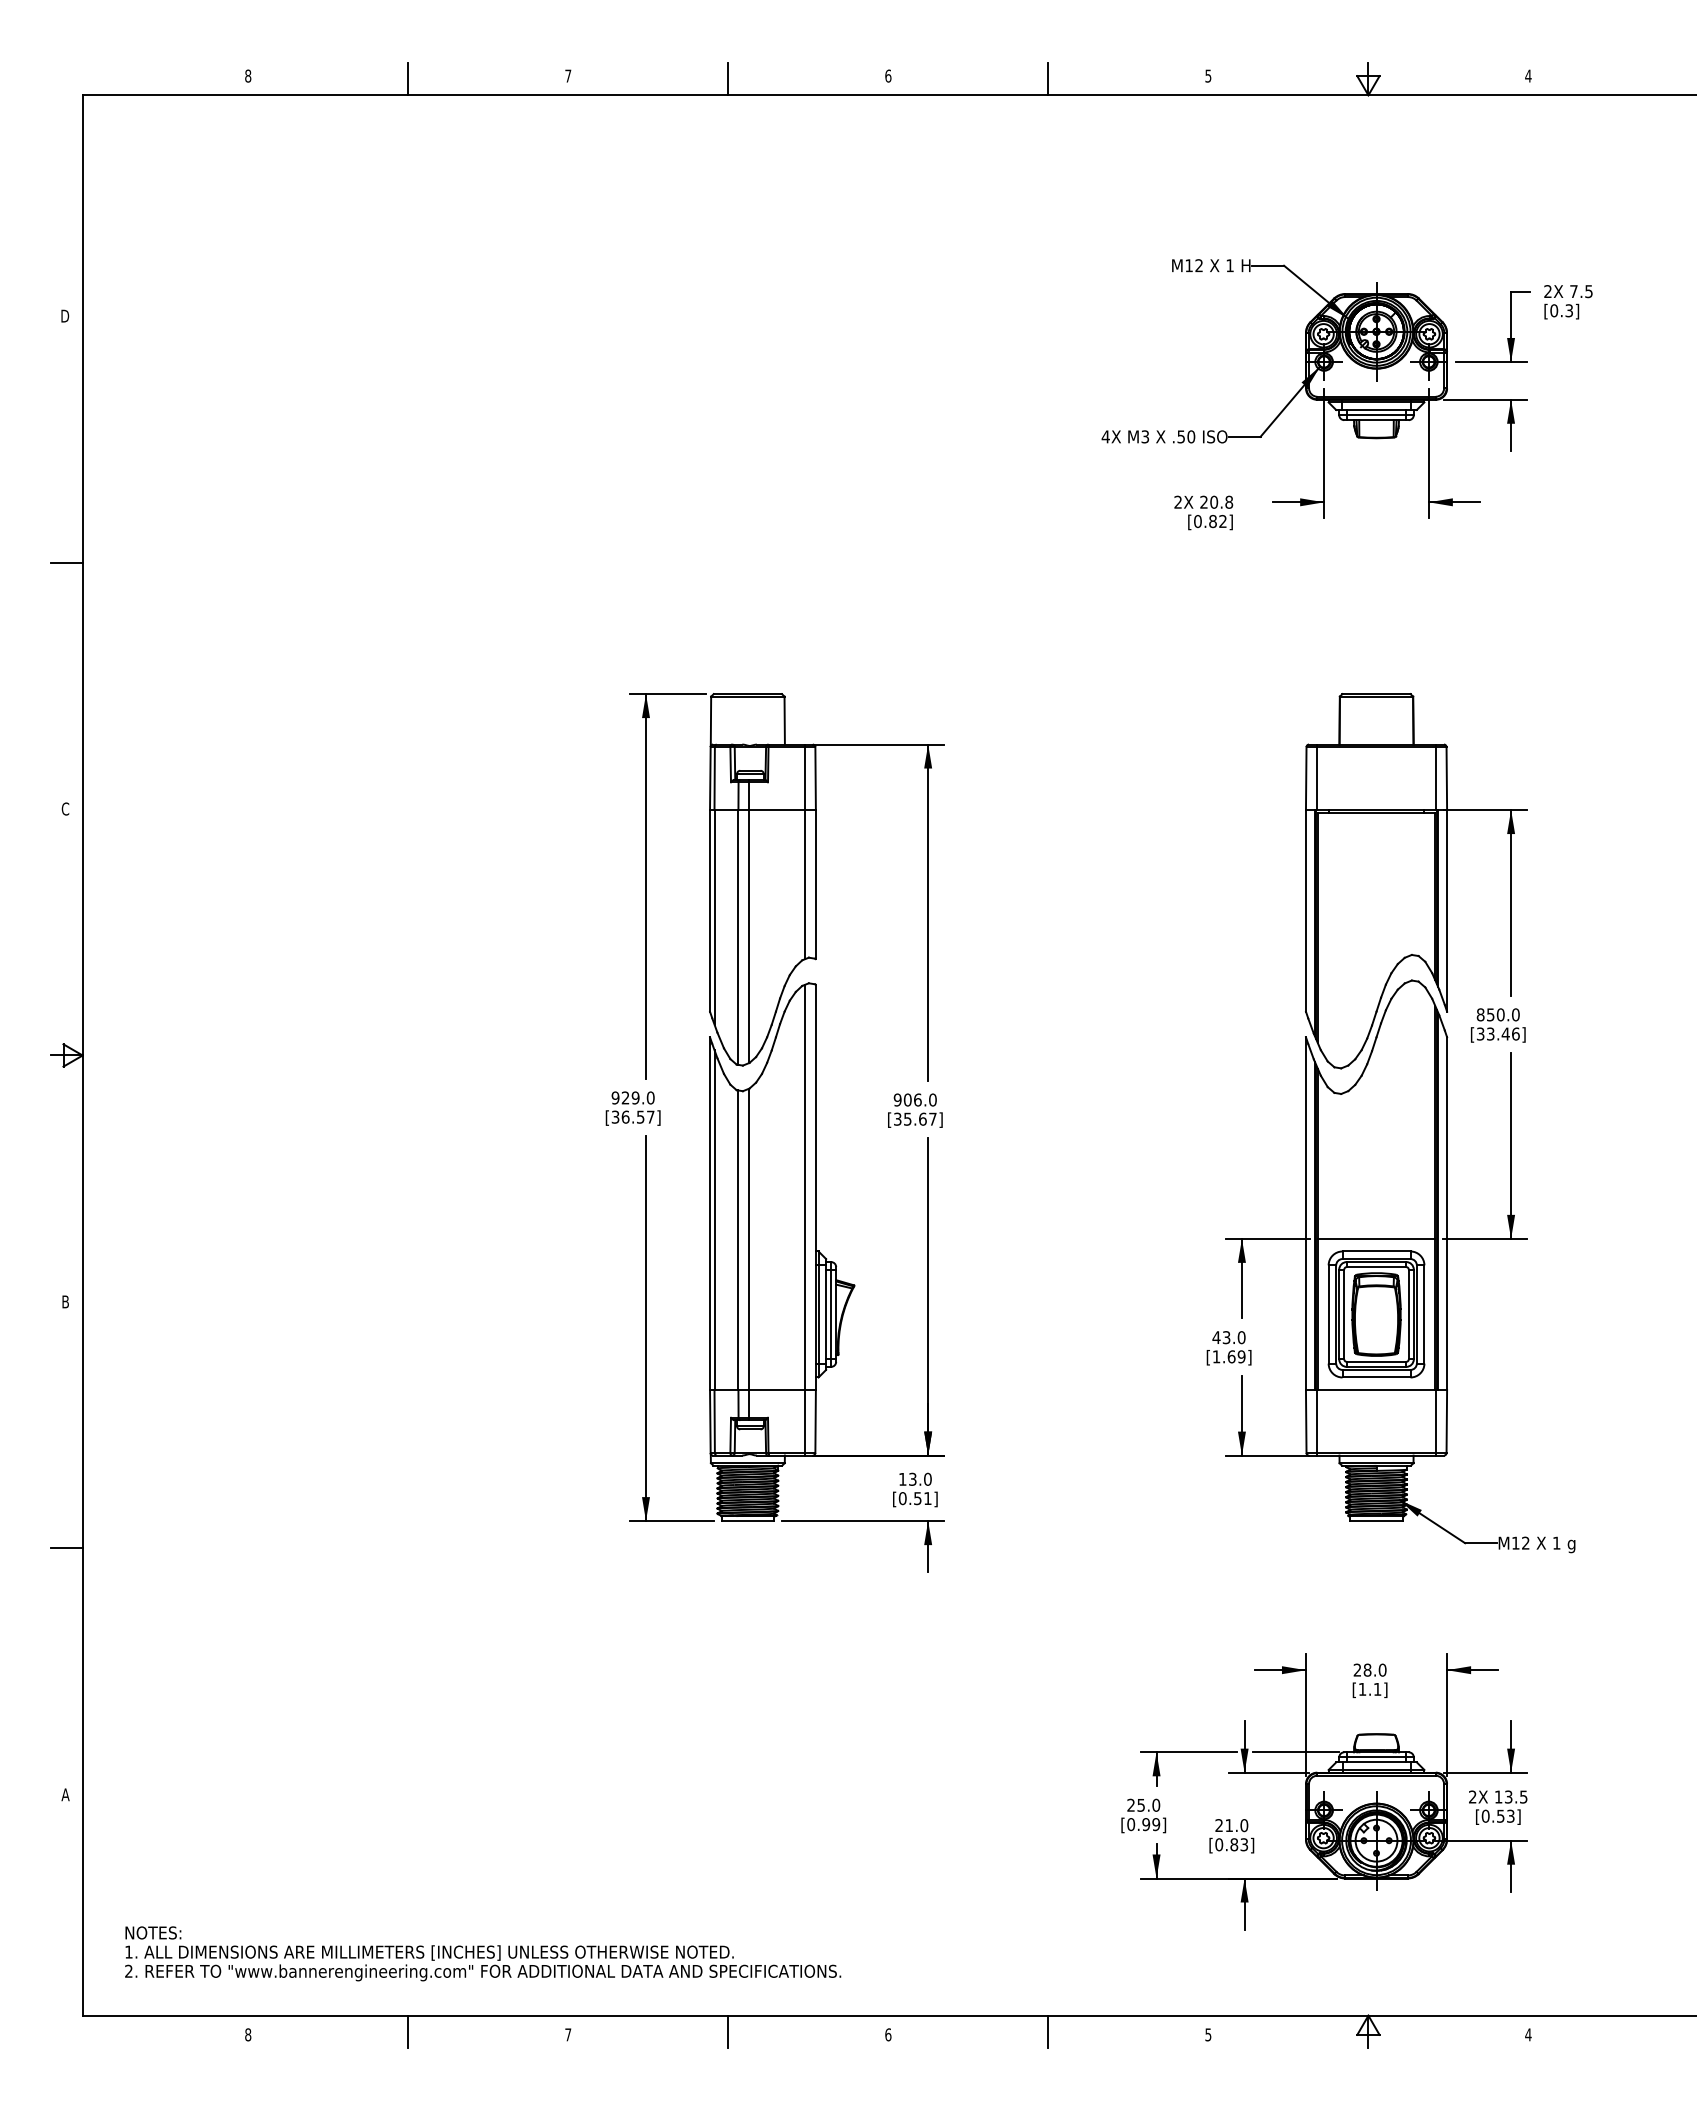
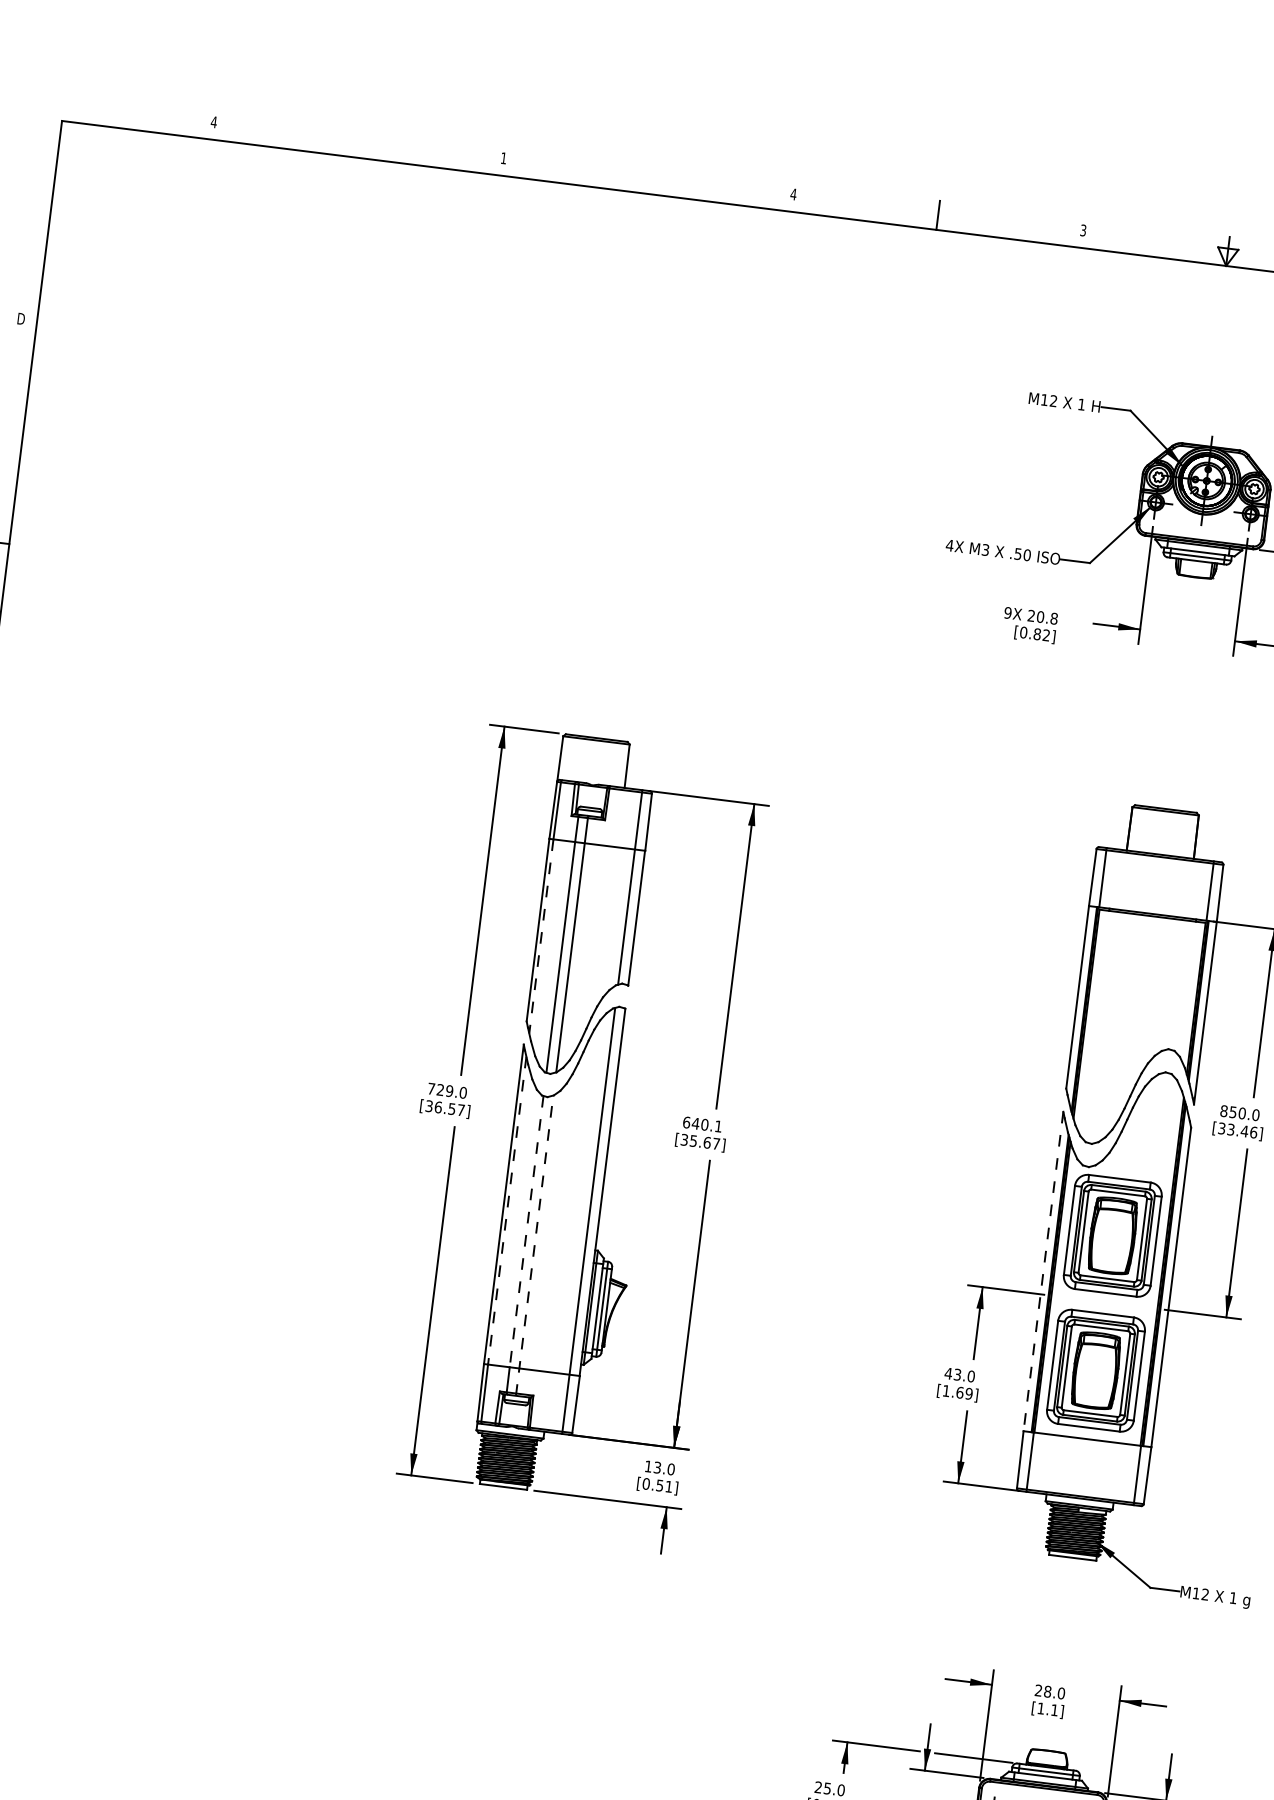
text: (247, 75) -> (213, 121), 8 -> 4
text: (568, 75) -> (504, 157), 7 -> 1
text: (888, 75) -> (793, 193), 6 -> 4
text: (1208, 75) -> (1083, 229), 5 -> 3
line: (408, 79) -> (358, 143), removed
line: (728, 79) -> (648, 179), removed
text: (1178, 501) -> (1008, 612), 2X -> 9X
line: (714, 917) -> (541, 936), solid -> dashed
text: (615, 1097) -> (431, 1088), 929.0 -> 729.0
text: (914, 1099) -> (701, 1123), 906.0 -> 640.1
part: (1376, 1165) -> (1112, 1235), added
line: (1305, 1214) -> (1042, 1272), solid -> dashed
line: (714, 1220) -> (507, 1210), solid -> dashed
line: (1376, 1238) -> (1104, 1301), removed
line: (738, 1240) -> (526, 1231), solid -> dashed
line: (749, 1254) -> (535, 1245), solid -> dashed

